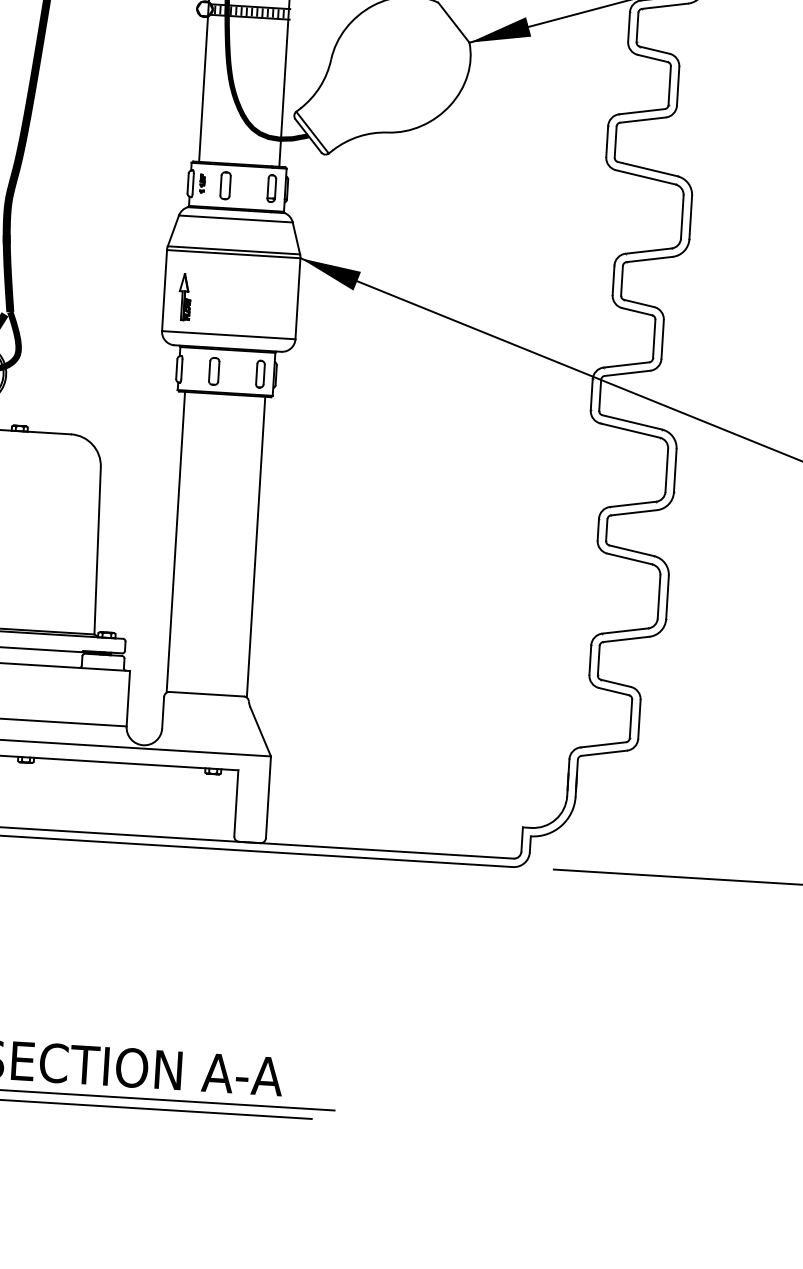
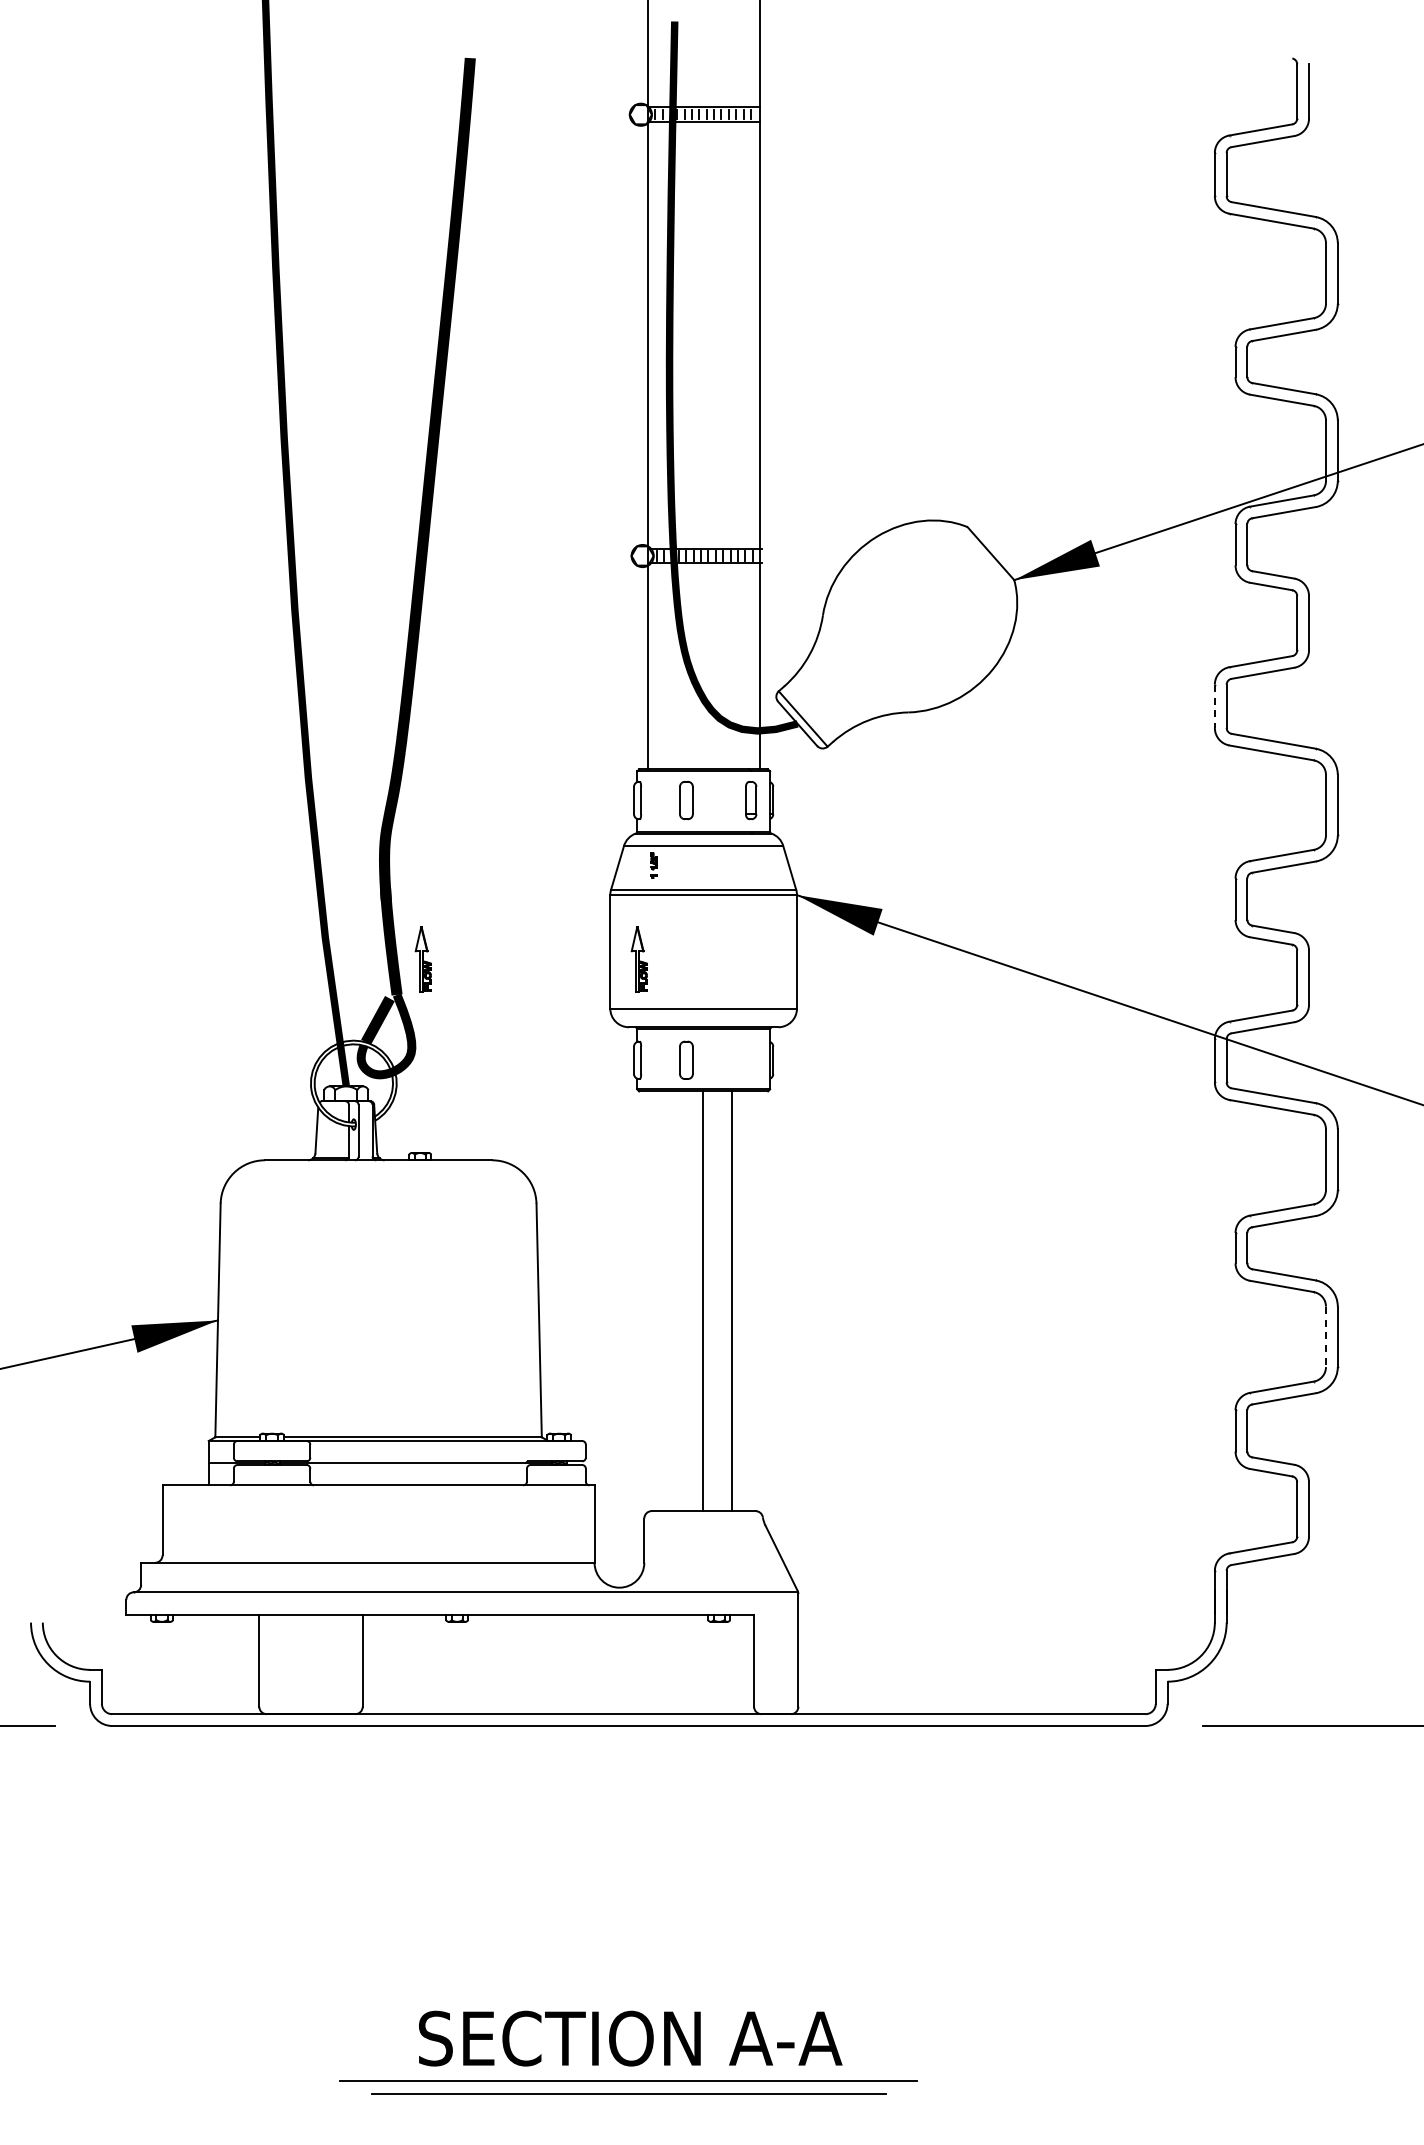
line: (606, 141) -> (1214, 706), solid -> dashed
part: (202, 183) -> (653, 865), moved
part: (30, 287) -> (422, 959), added
part: (260, 373) -> (751, 1059), removed
line: (175, 542) -> (731, 1301), moved
line: (255, 546) -> (702, 1301), moved
line: (658, 597) -> (1325, 1337), solid -> dashed

